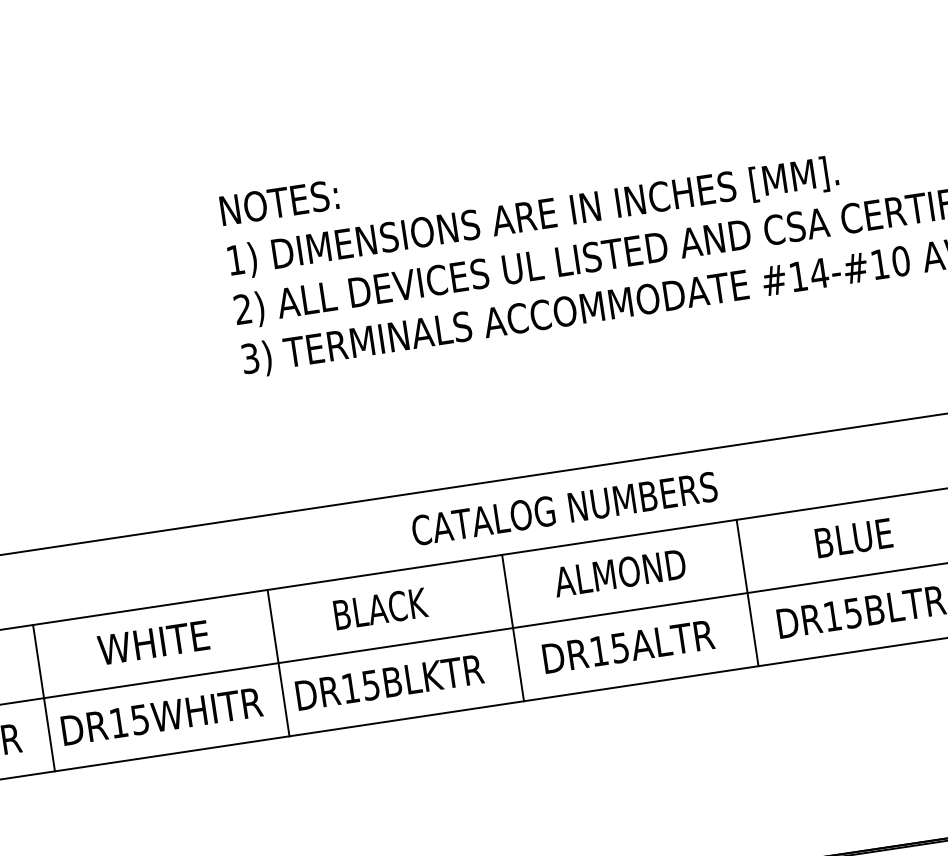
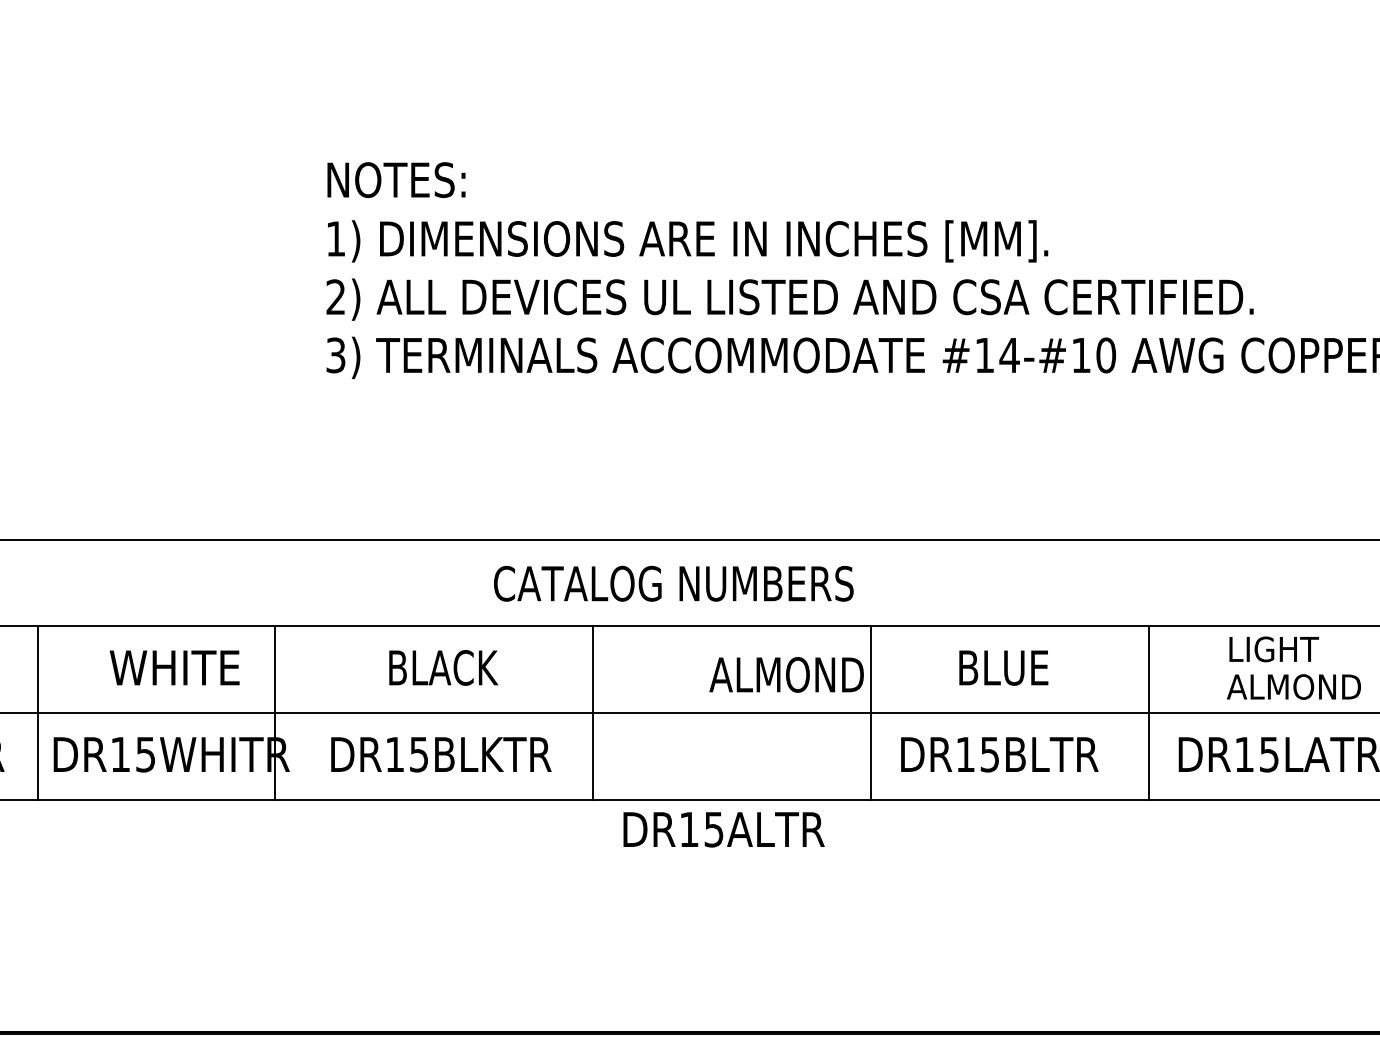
text: (619, 572) -> (786, 674), moved
text: (628, 646) -> (723, 829), moved
line: (278, 662) -> (274, 712), moved

